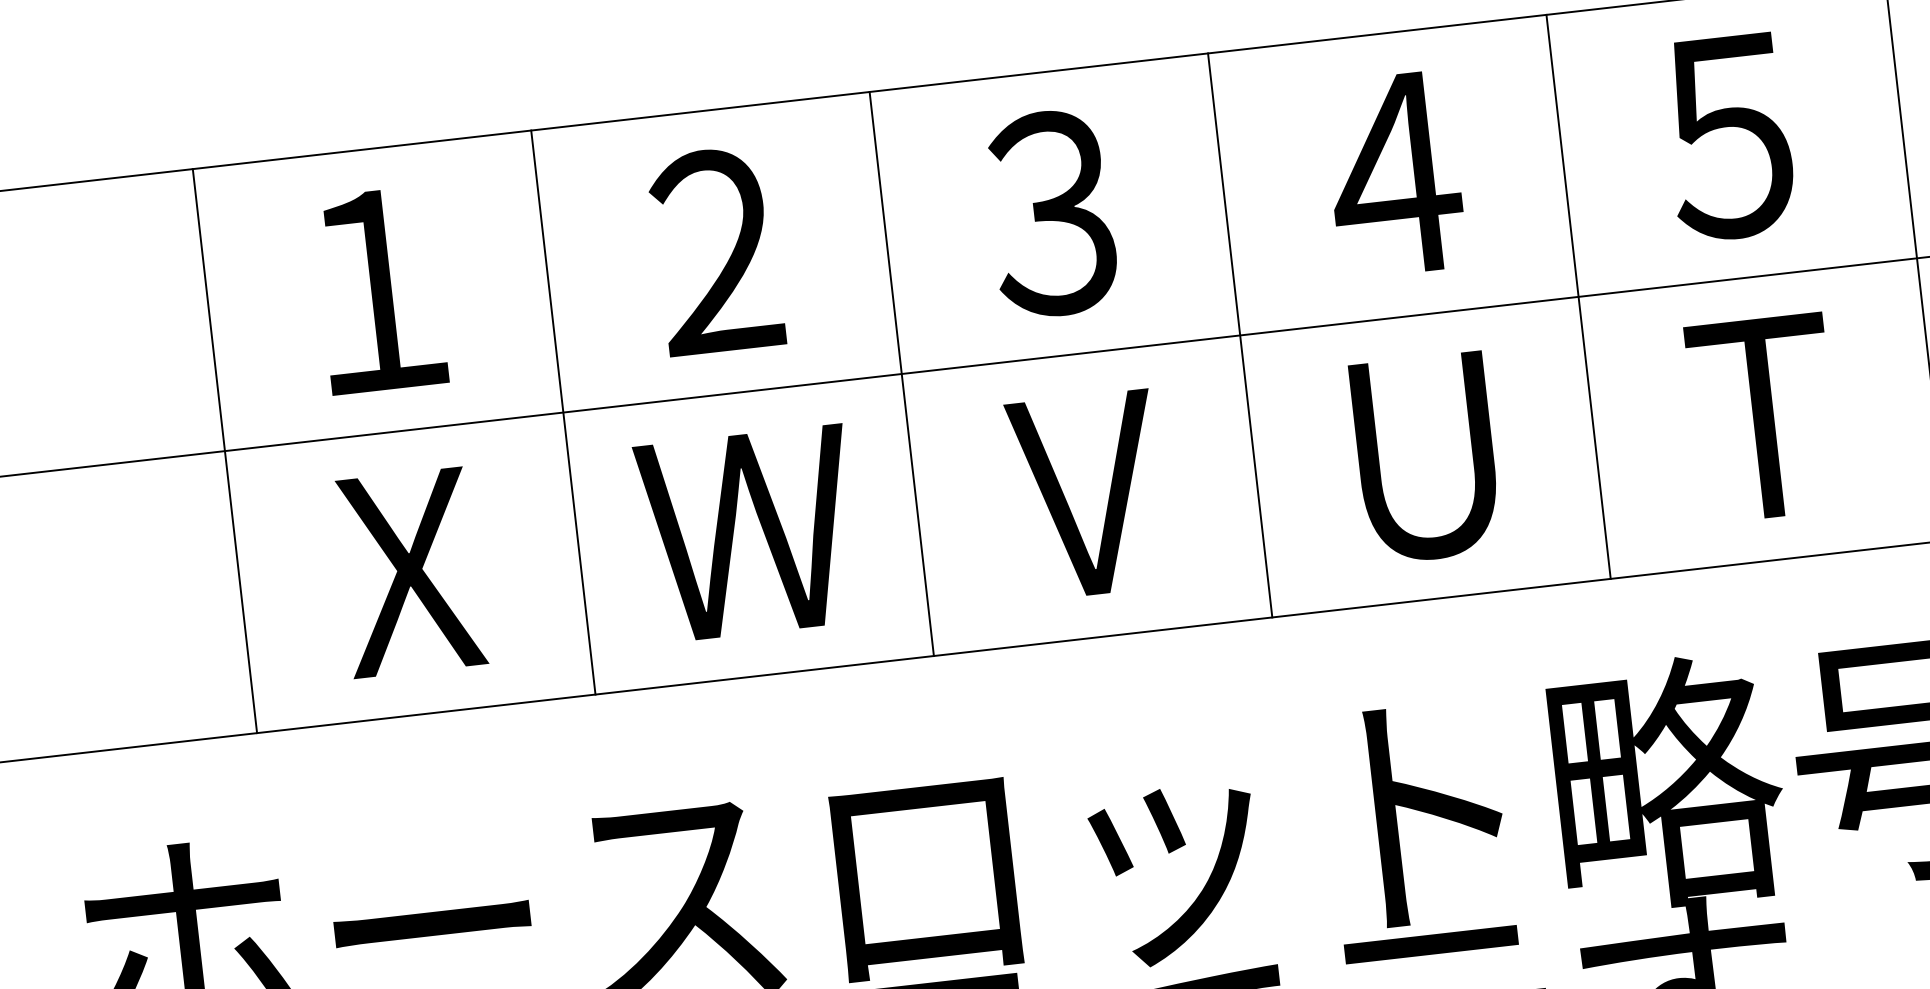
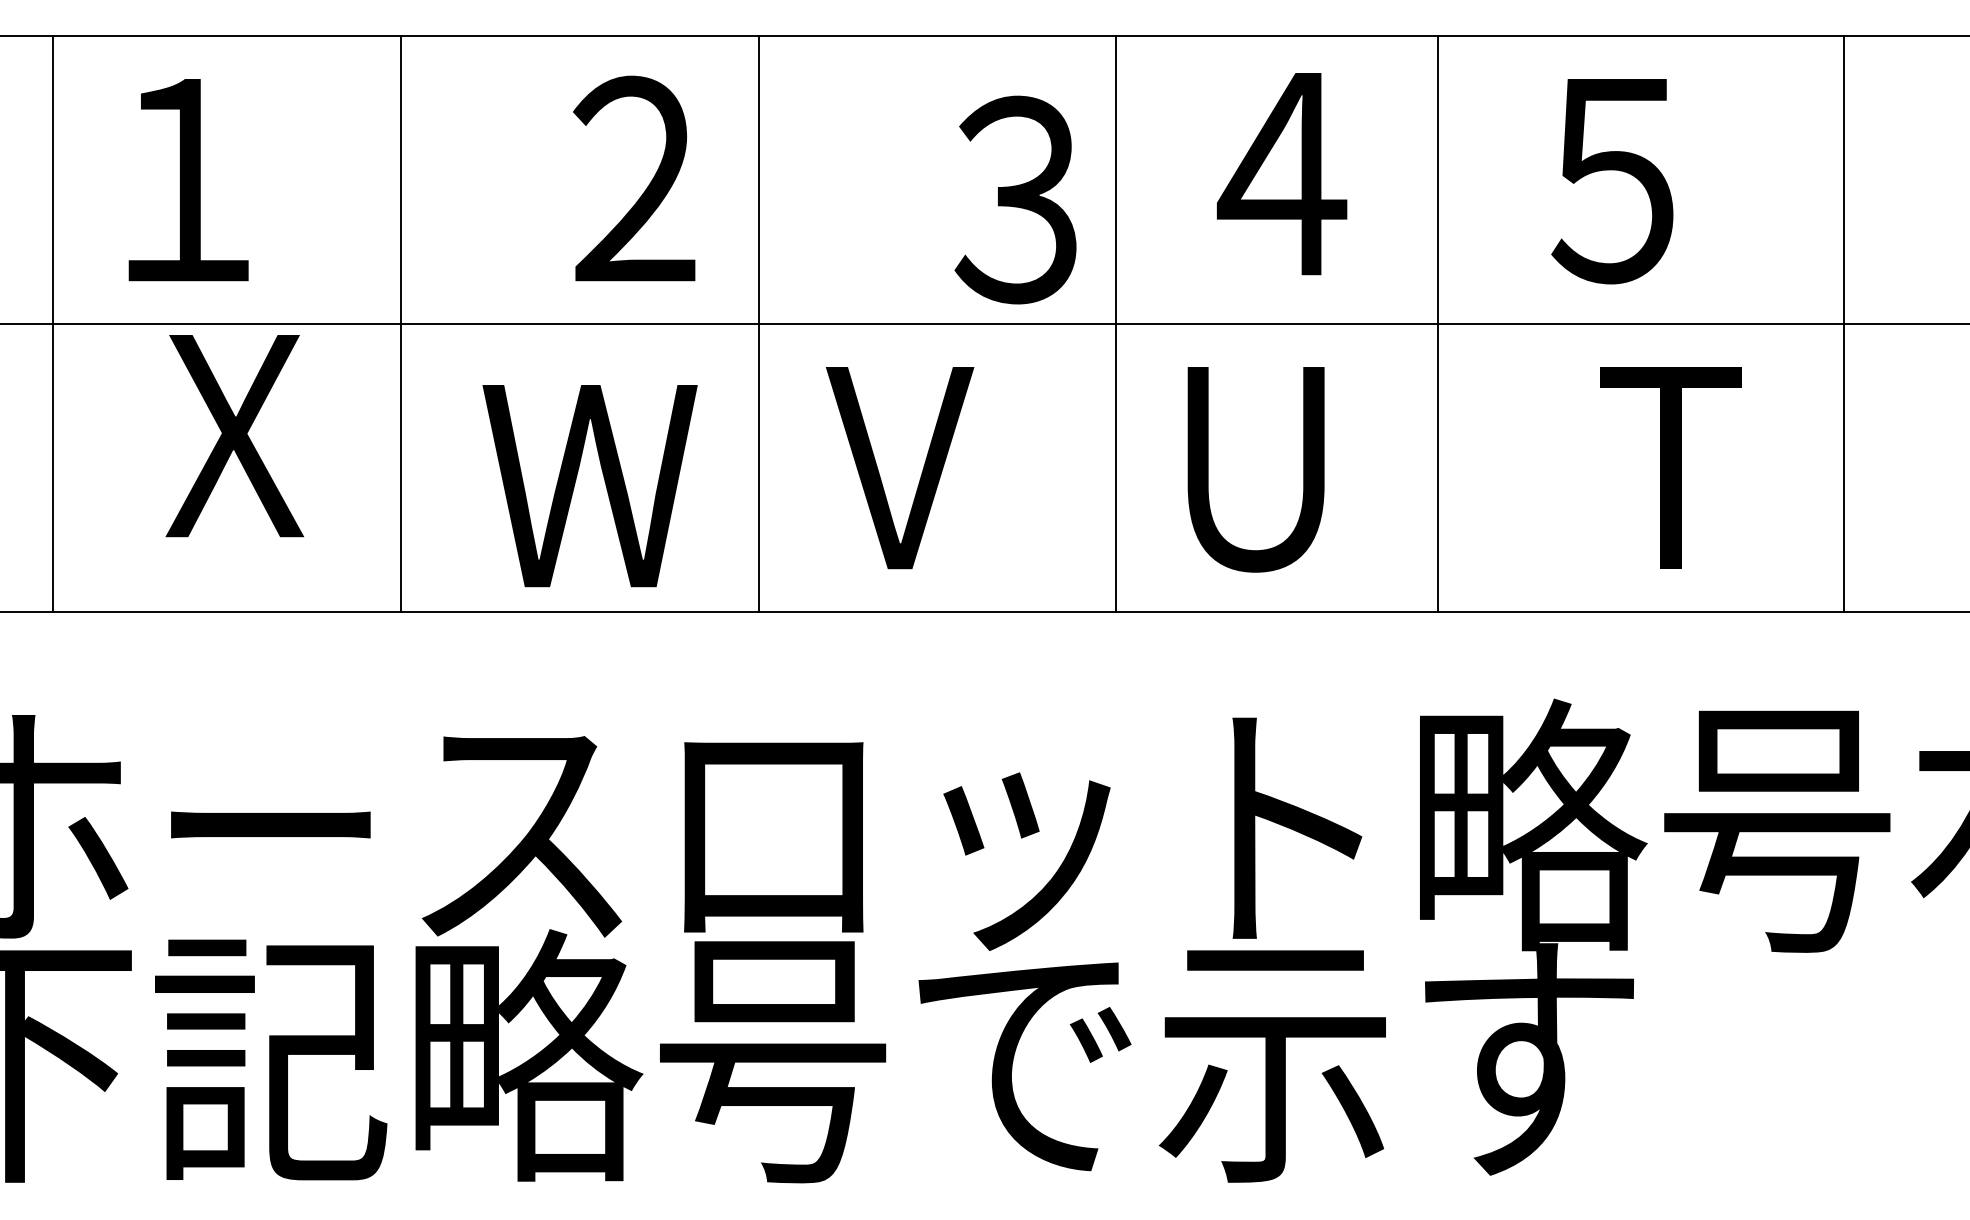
text: (1729, 138) -> (1612, 181), moved
text: (1395, 175) -> (1282, 174), moved
text: (1051, 213) -> (1015, 199), moved
text: (379, 290) -> (188, 180), moved
line: (1578, 297) -> (1438, 324), moved
line: (1239, 335) -> (1115, 324), moved
line: (902, 374) -> (759, 324), moved
line: (563, 412) -> (400, 324), moved
line: (224, 451) -> (52, 324), moved
text: (1425, 458) -> (1255, 469), moved
text: (1087, 495) -> (900, 468), moved
text: (747, 534) -> (589, 486), moved
text: (409, 572) -> (234, 436), moved

